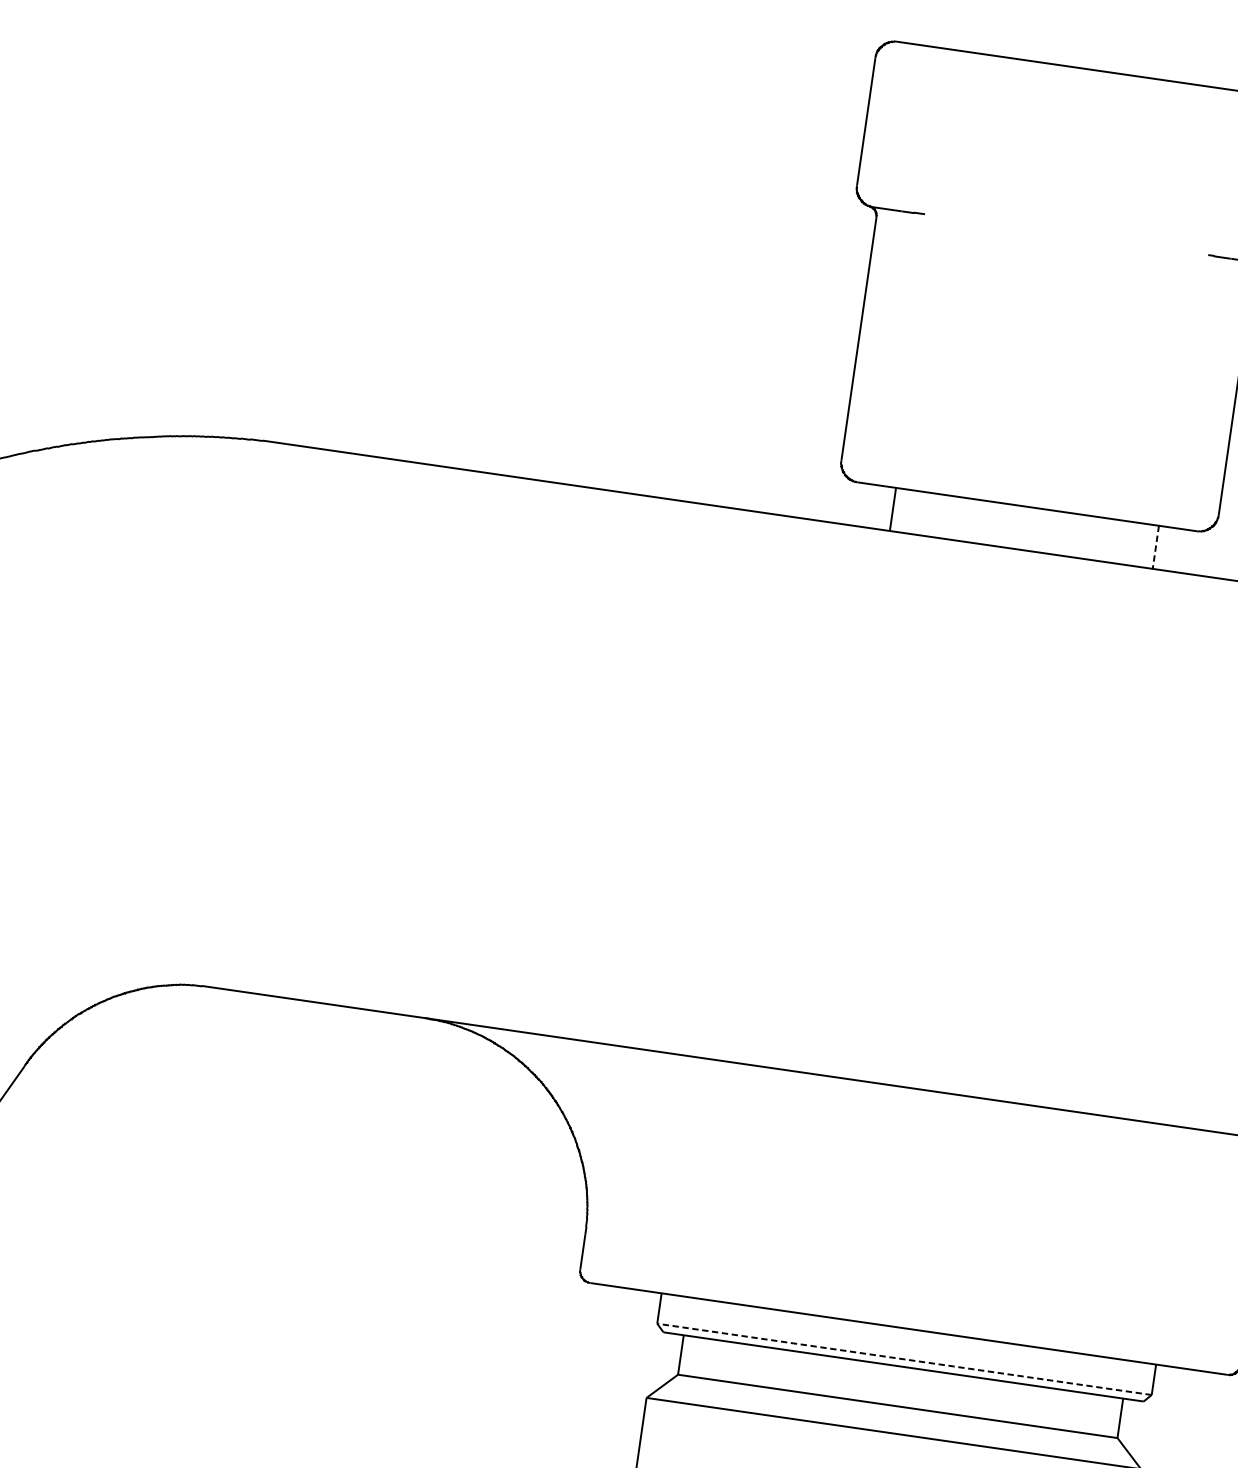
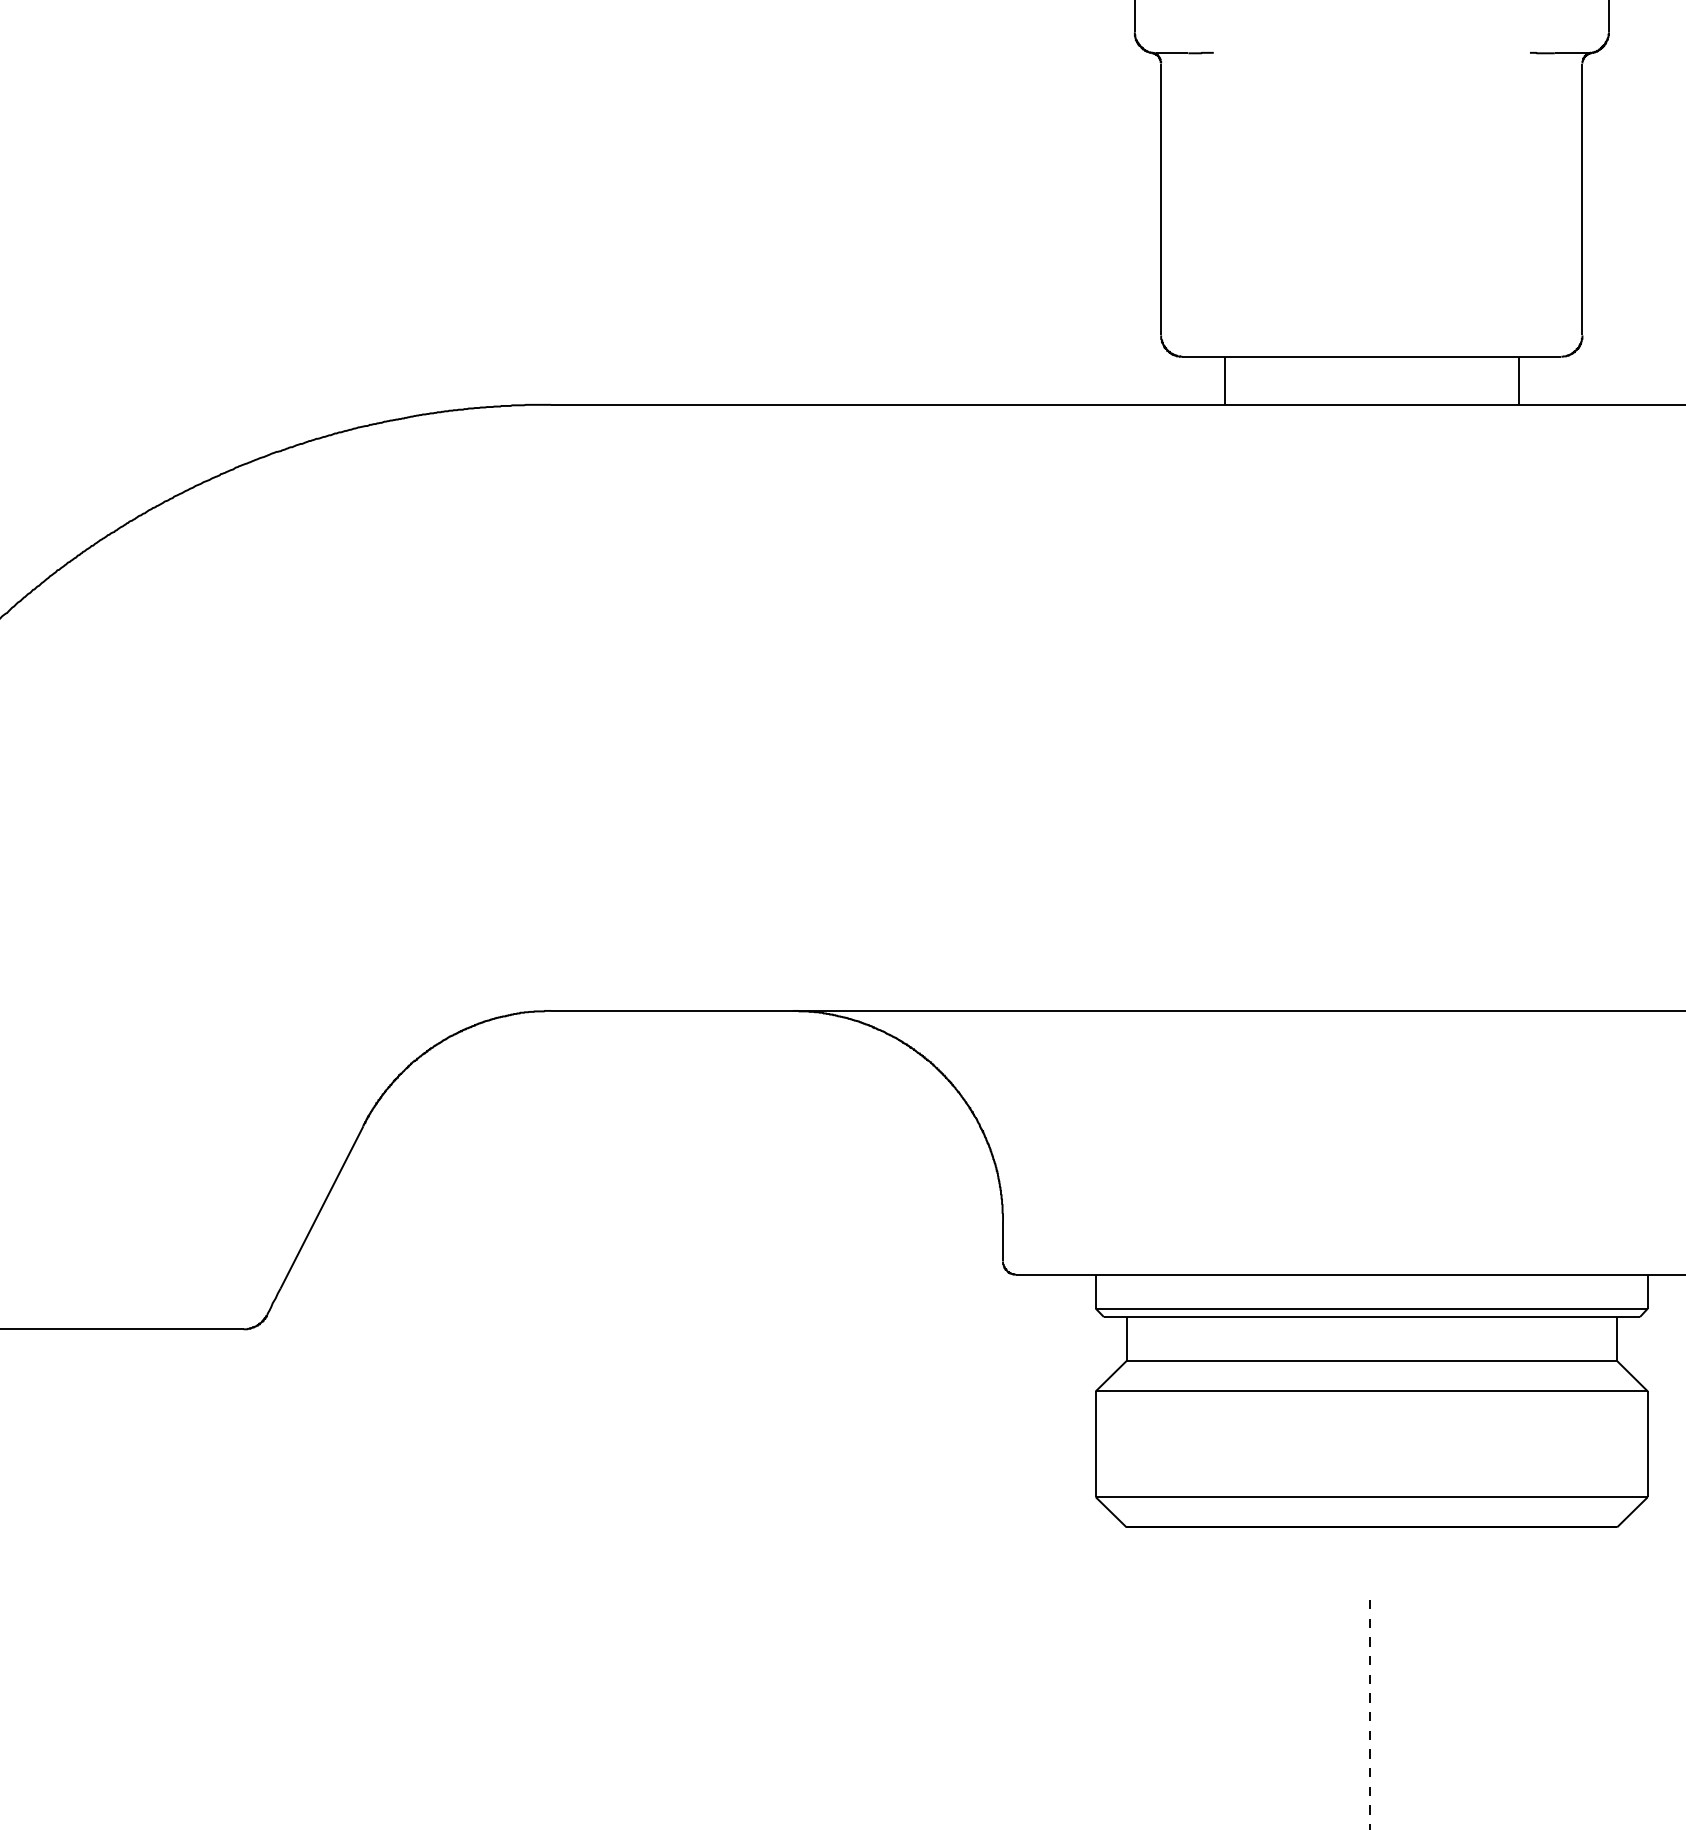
line: (1155, 547) -> (1518, 381), dashed -> solid
line: (904, 1359) -> (1371, 1308), dashed -> solid

